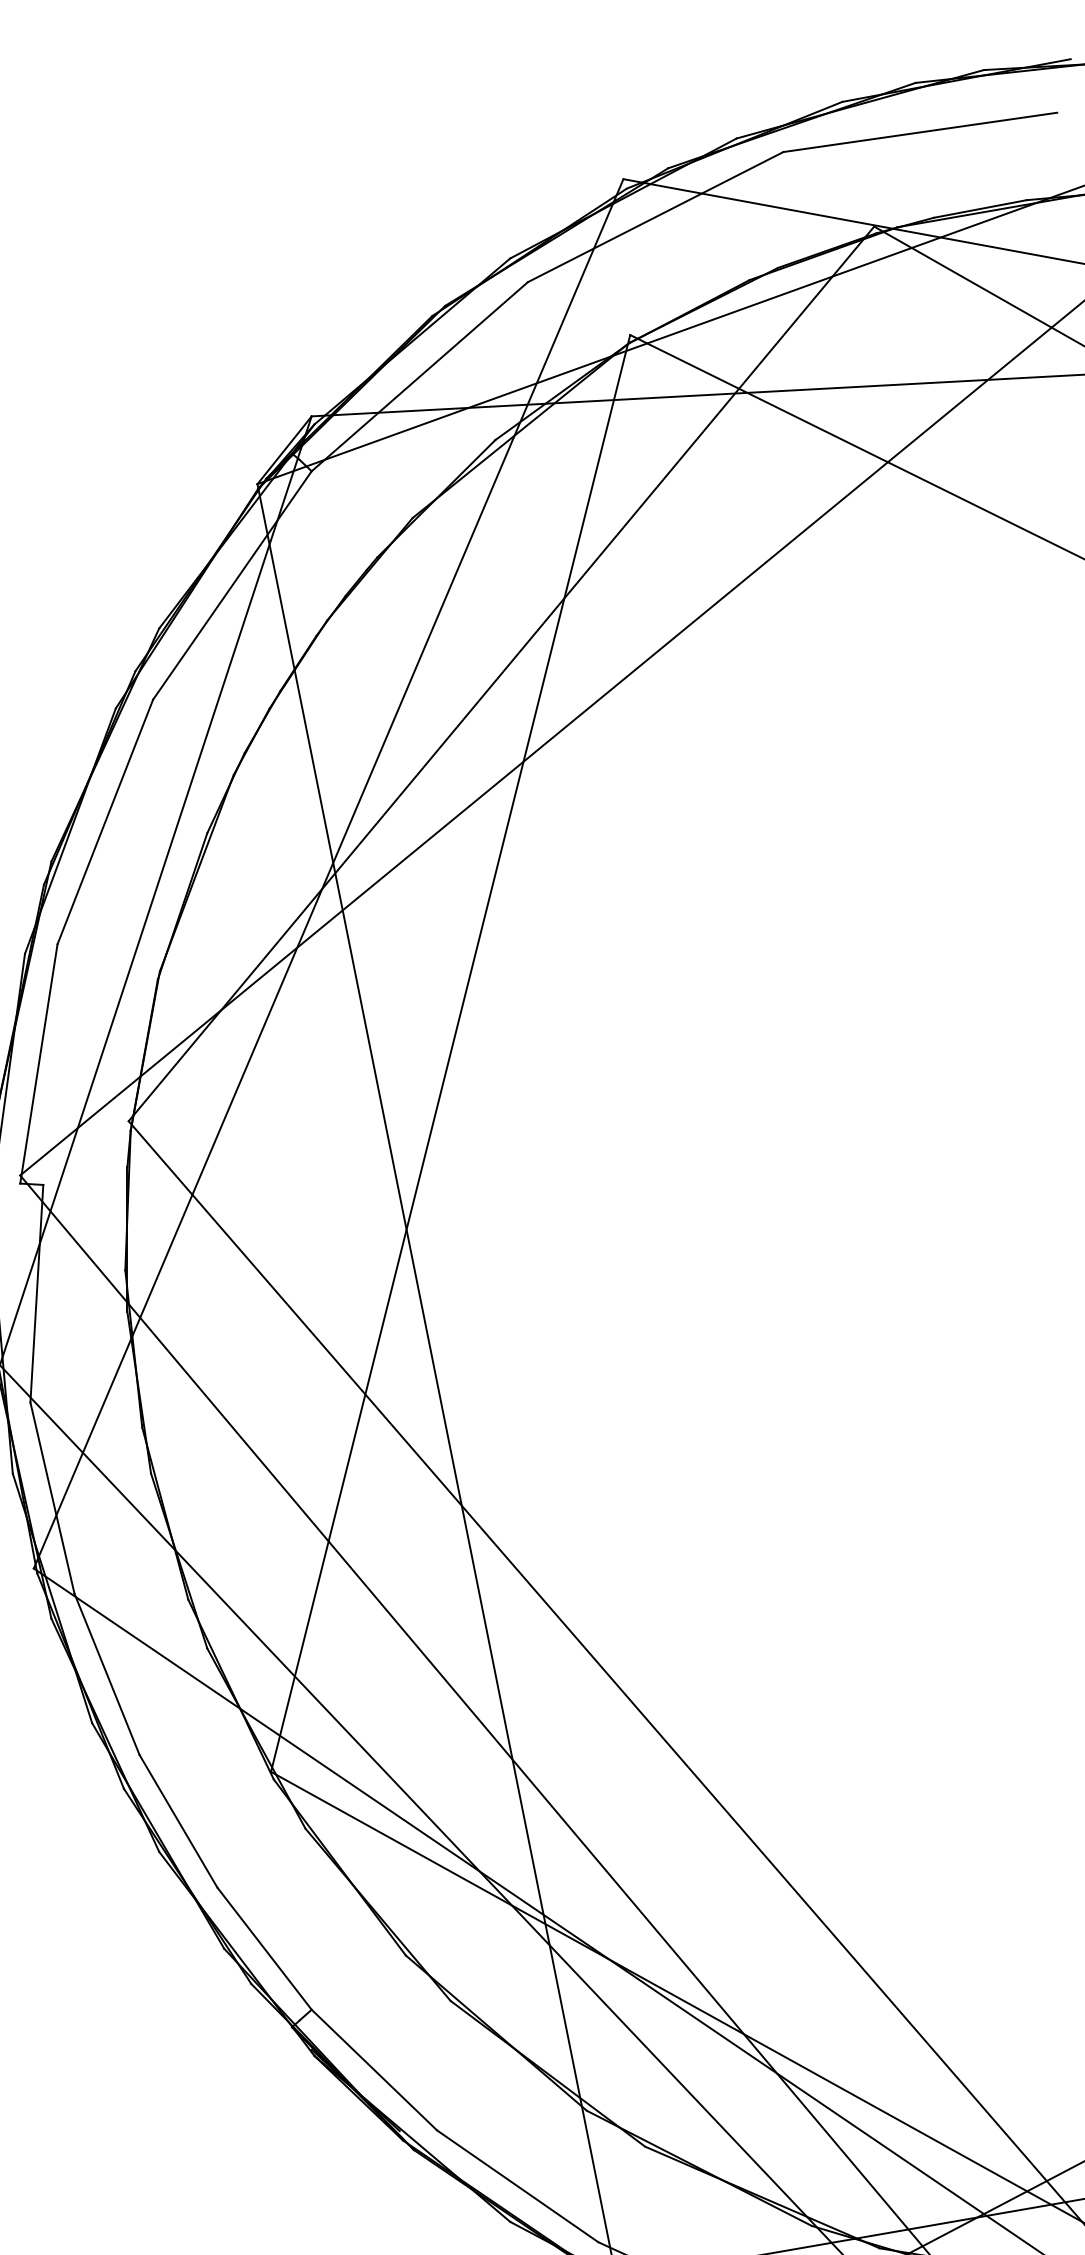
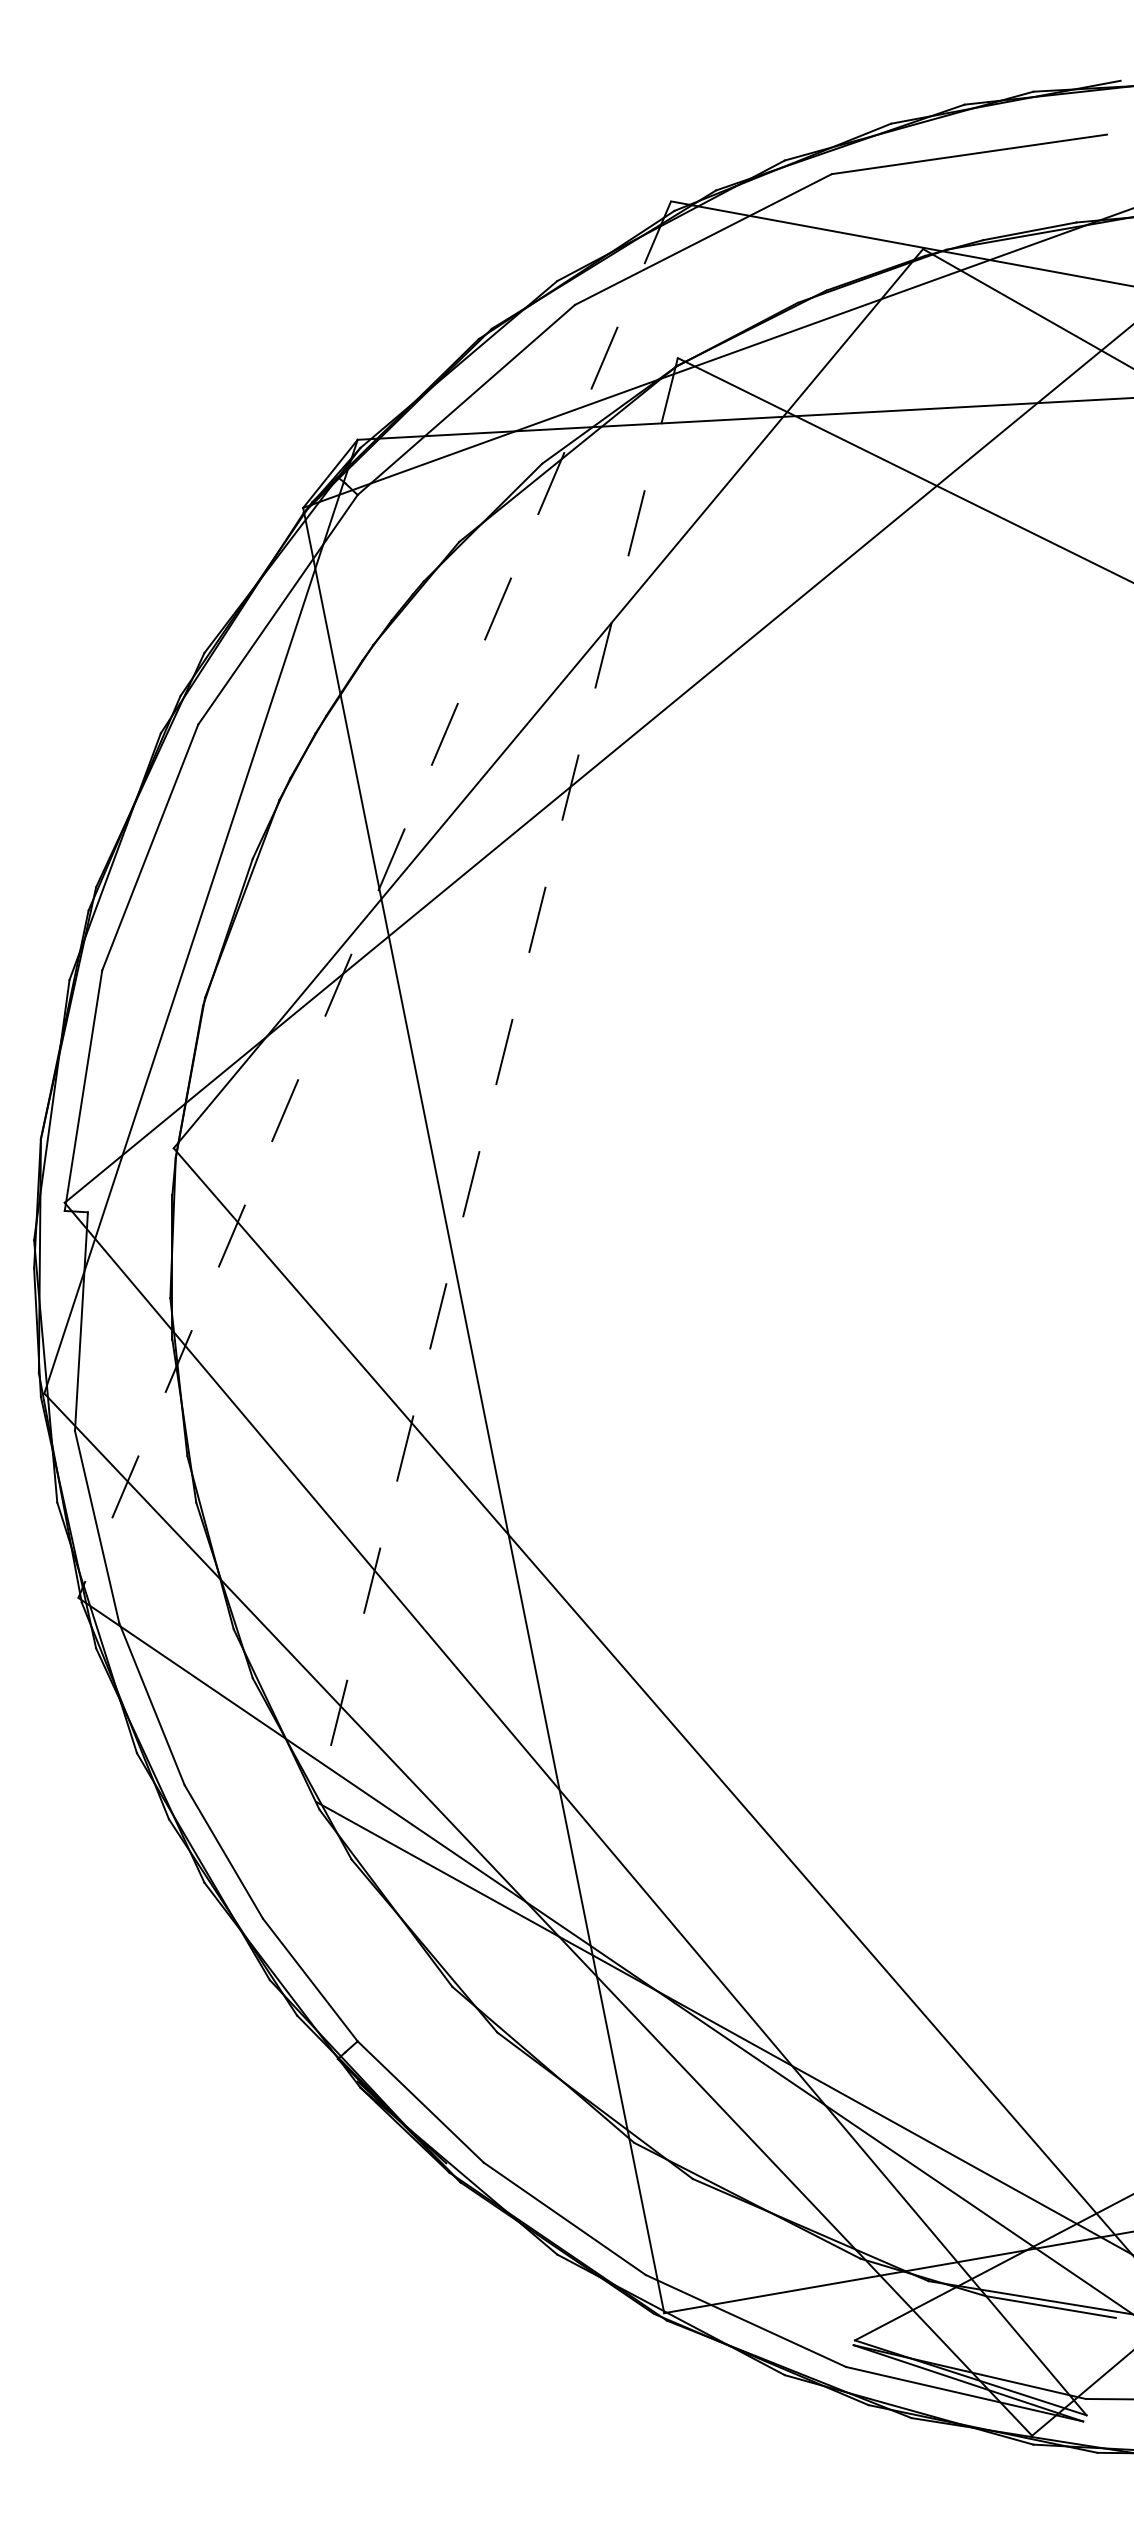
line: (328, 873) -> (374, 899), solid -> dashed
line: (450, 1053) -> (497, 1080), solid -> dashed

